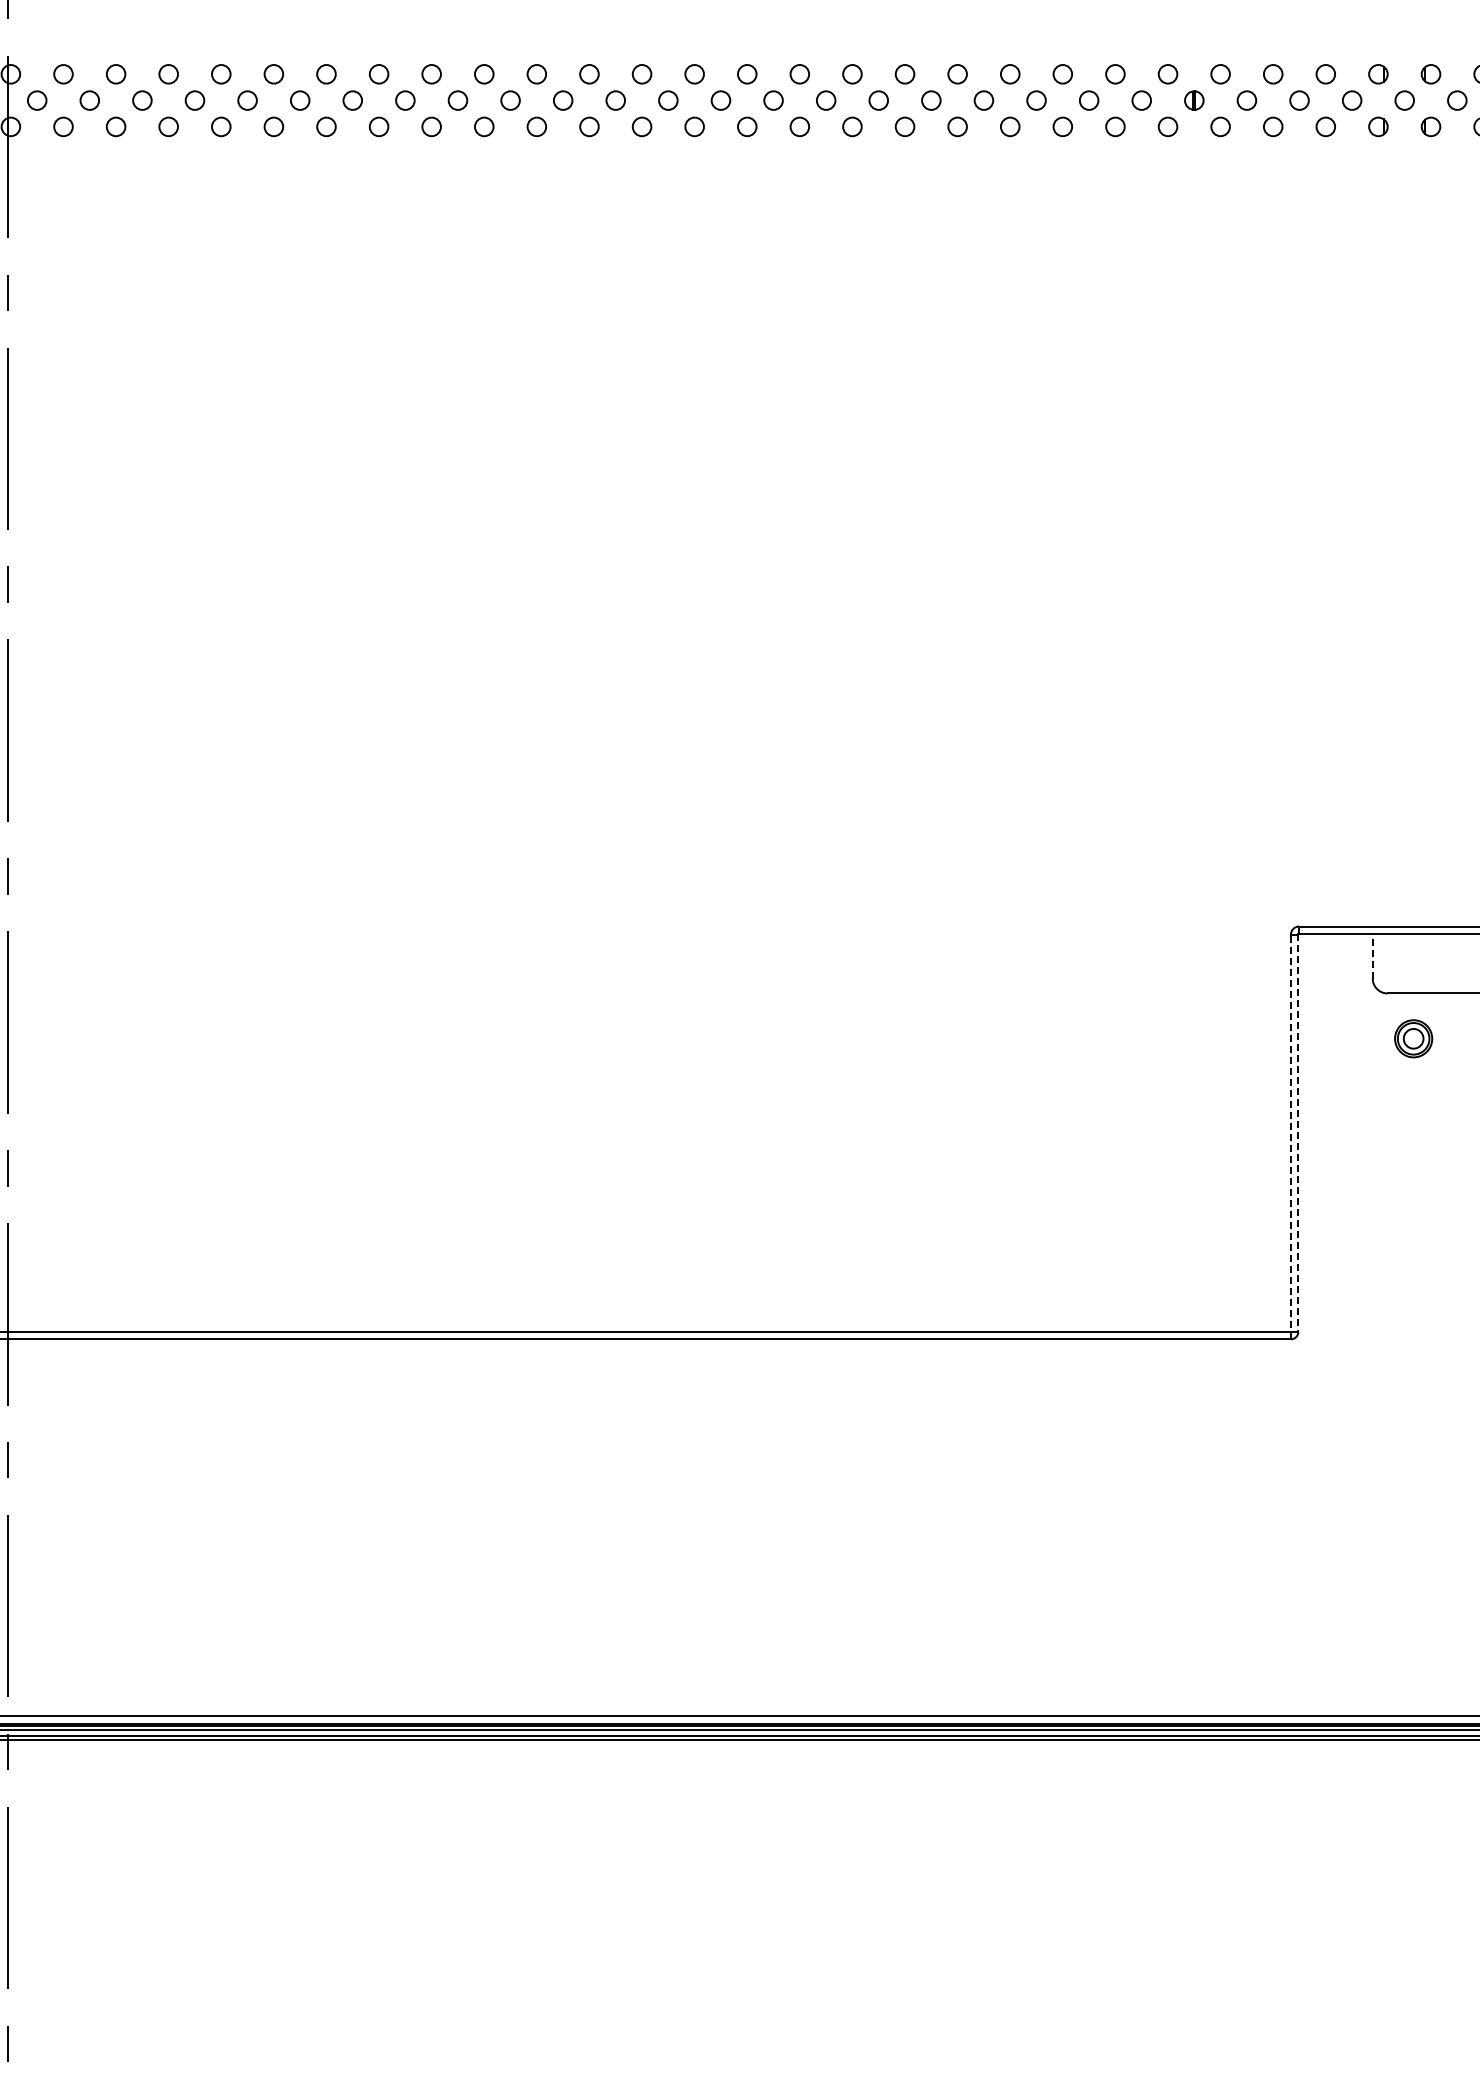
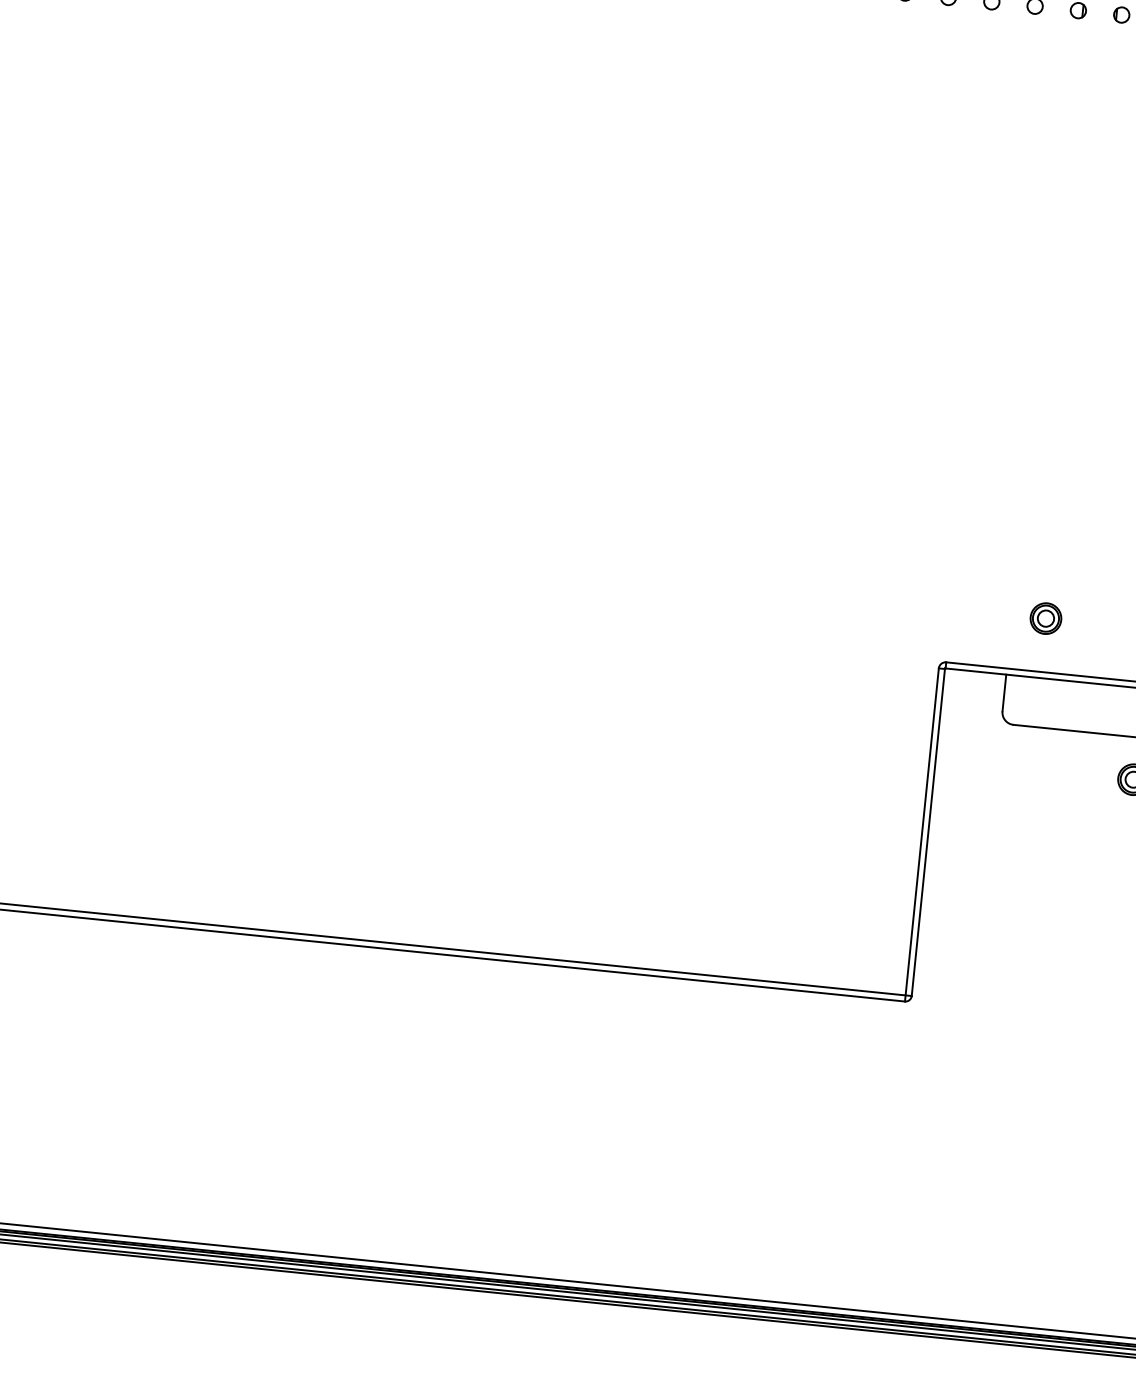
line: (1372, 955) -> (1004, 692), dashed -> solid
part: (1413, 1038) -> (1045, 618), moved
line: (1298, 1132) -> (928, 831), dashed -> solid
line: (1290, 1136) -> (921, 834), dashed -> solid

